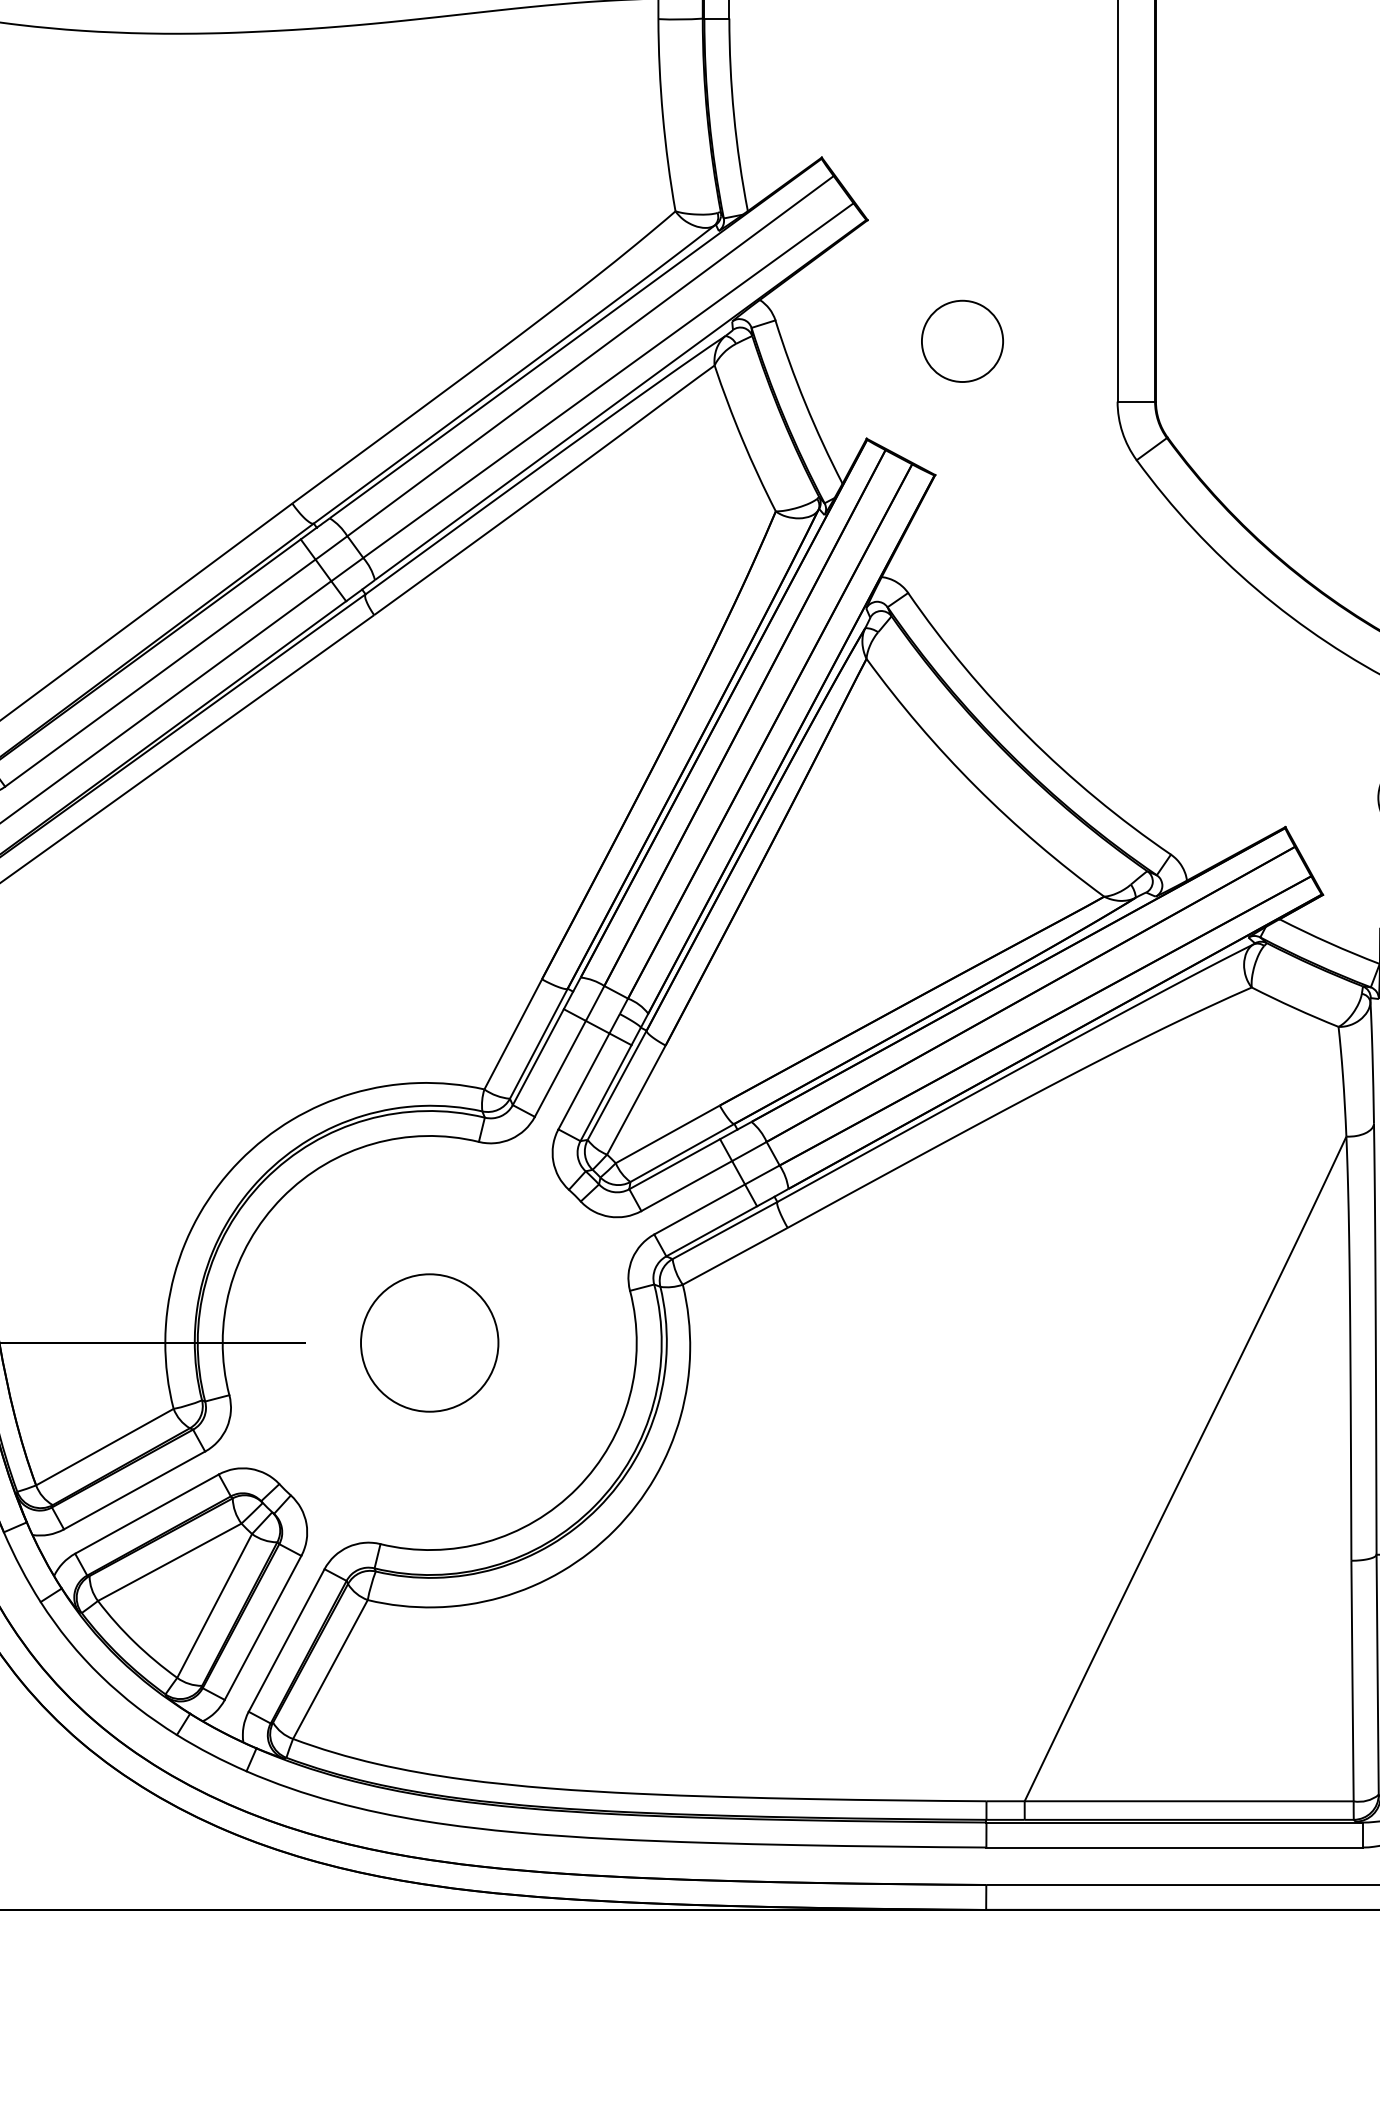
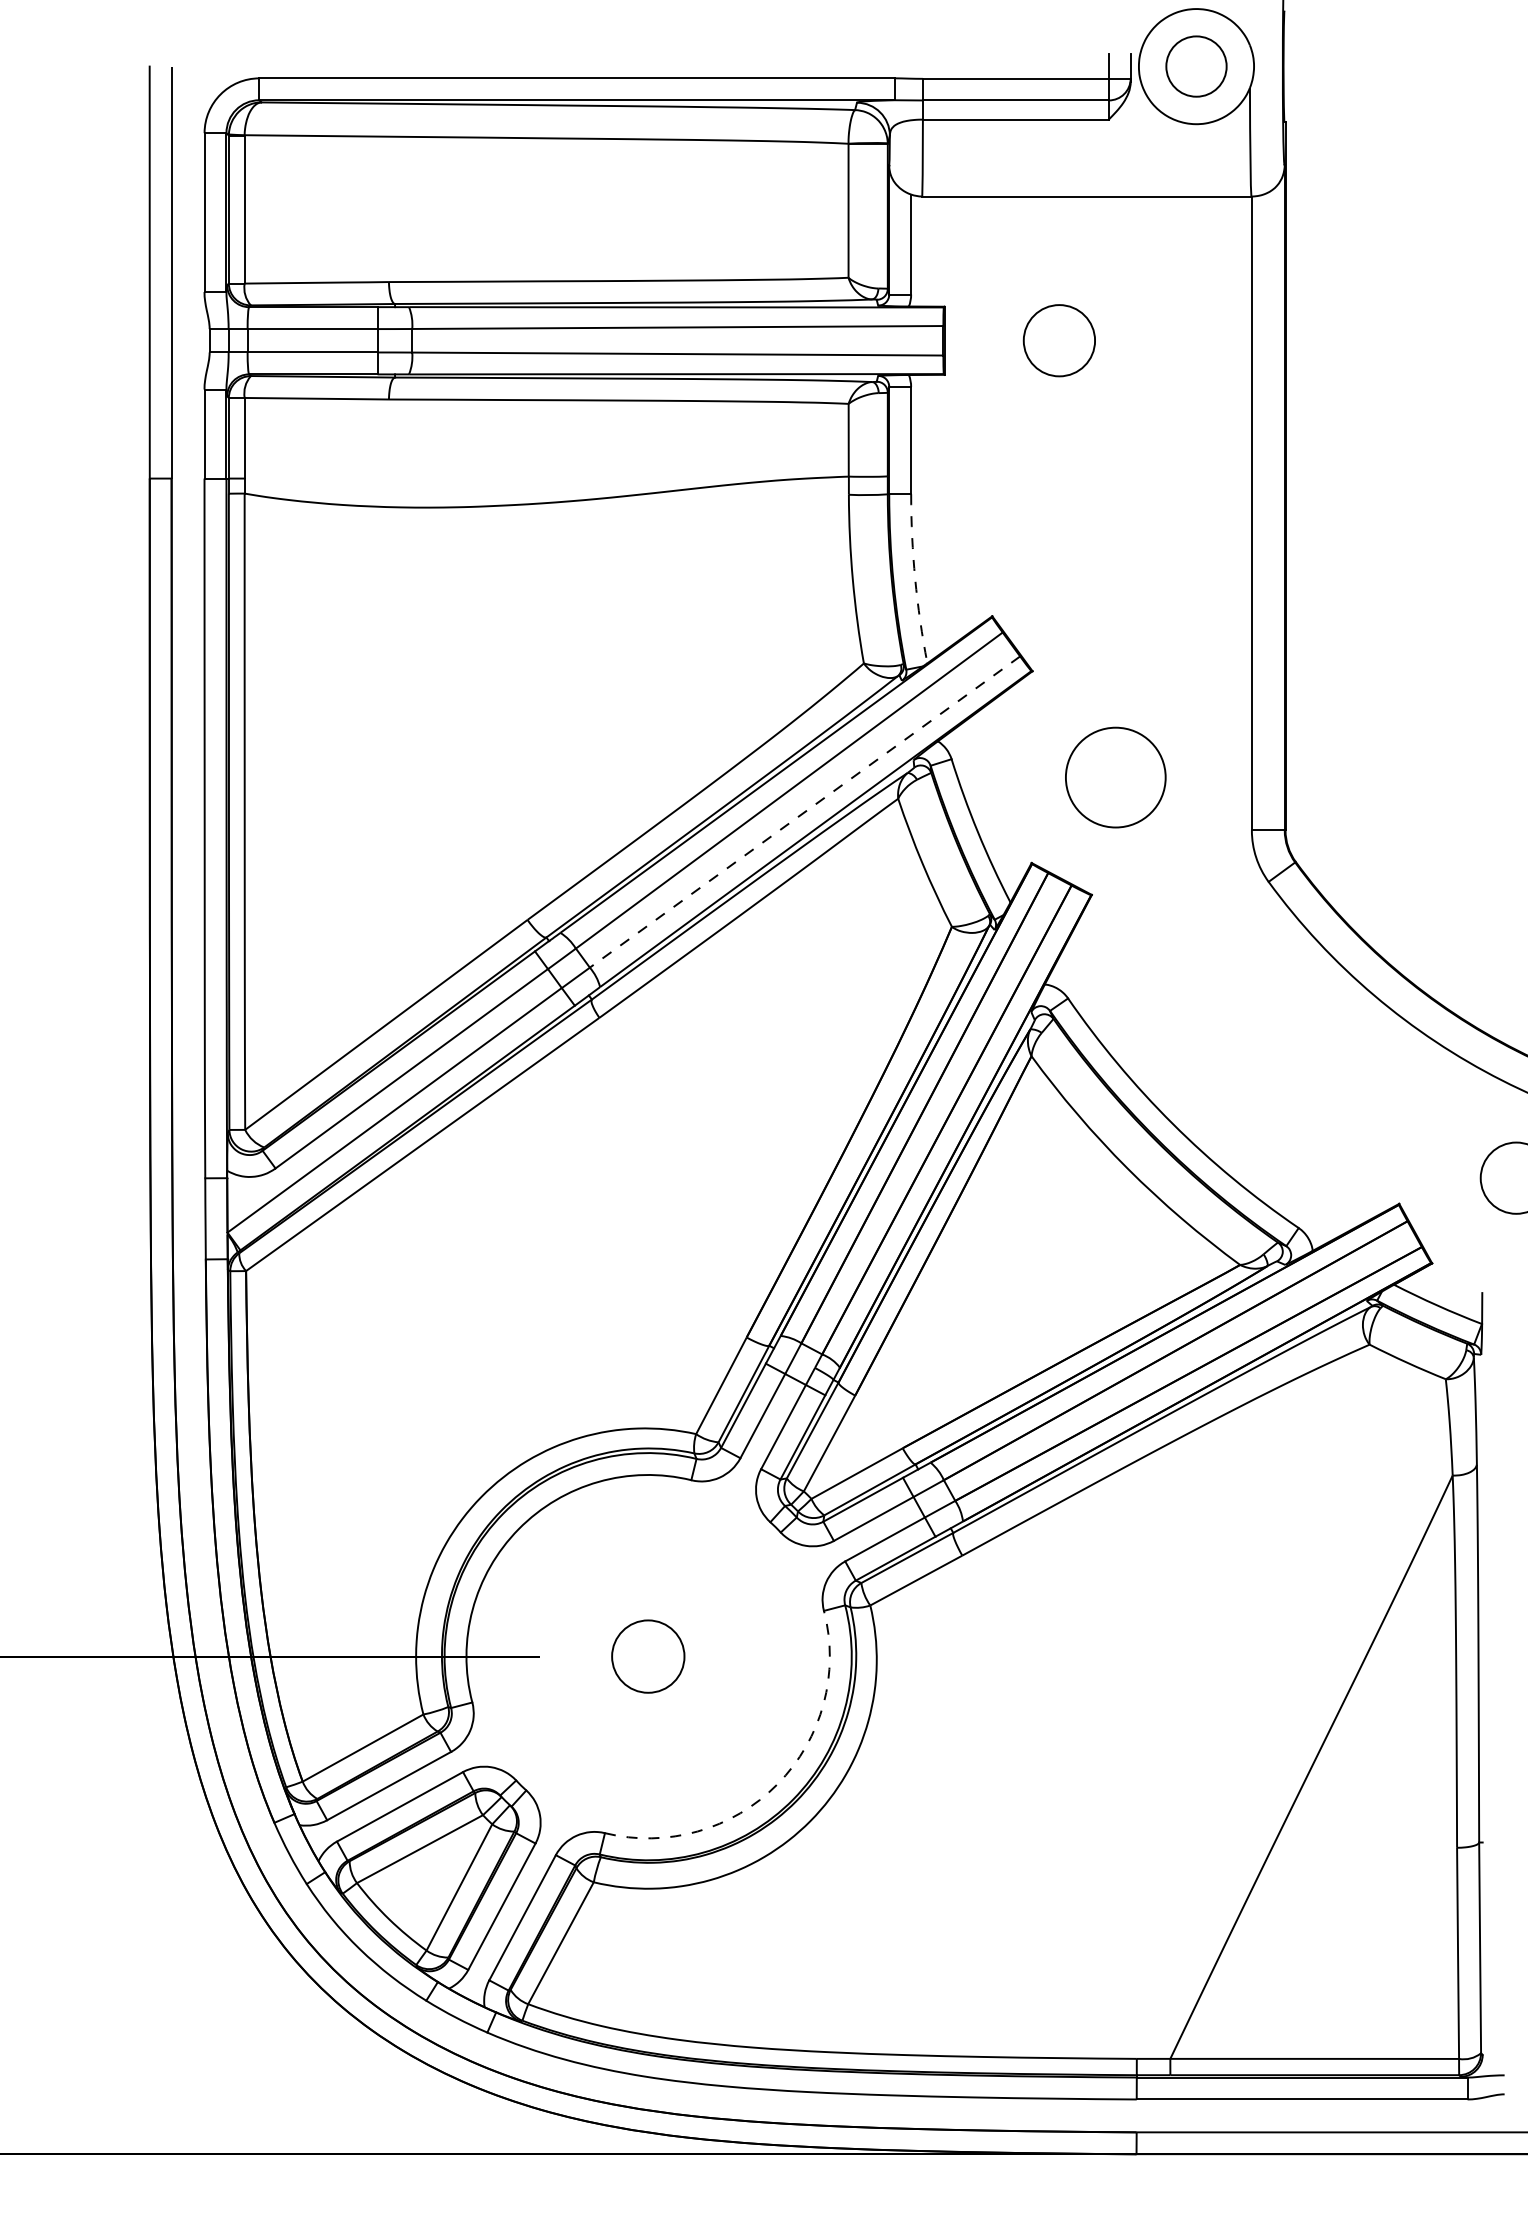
arc: (734, 115) -> (915, 579), solid -> dashed
circle: (962, 341) -> (1115, 777), size x1.4
line: (608, 381) -> (805, 812), solid -> dashed
circle: (430, 1342) -> (648, 1656), size x0.6
arc: (577, 1488) -> (777, 1784), solid -> dashed

